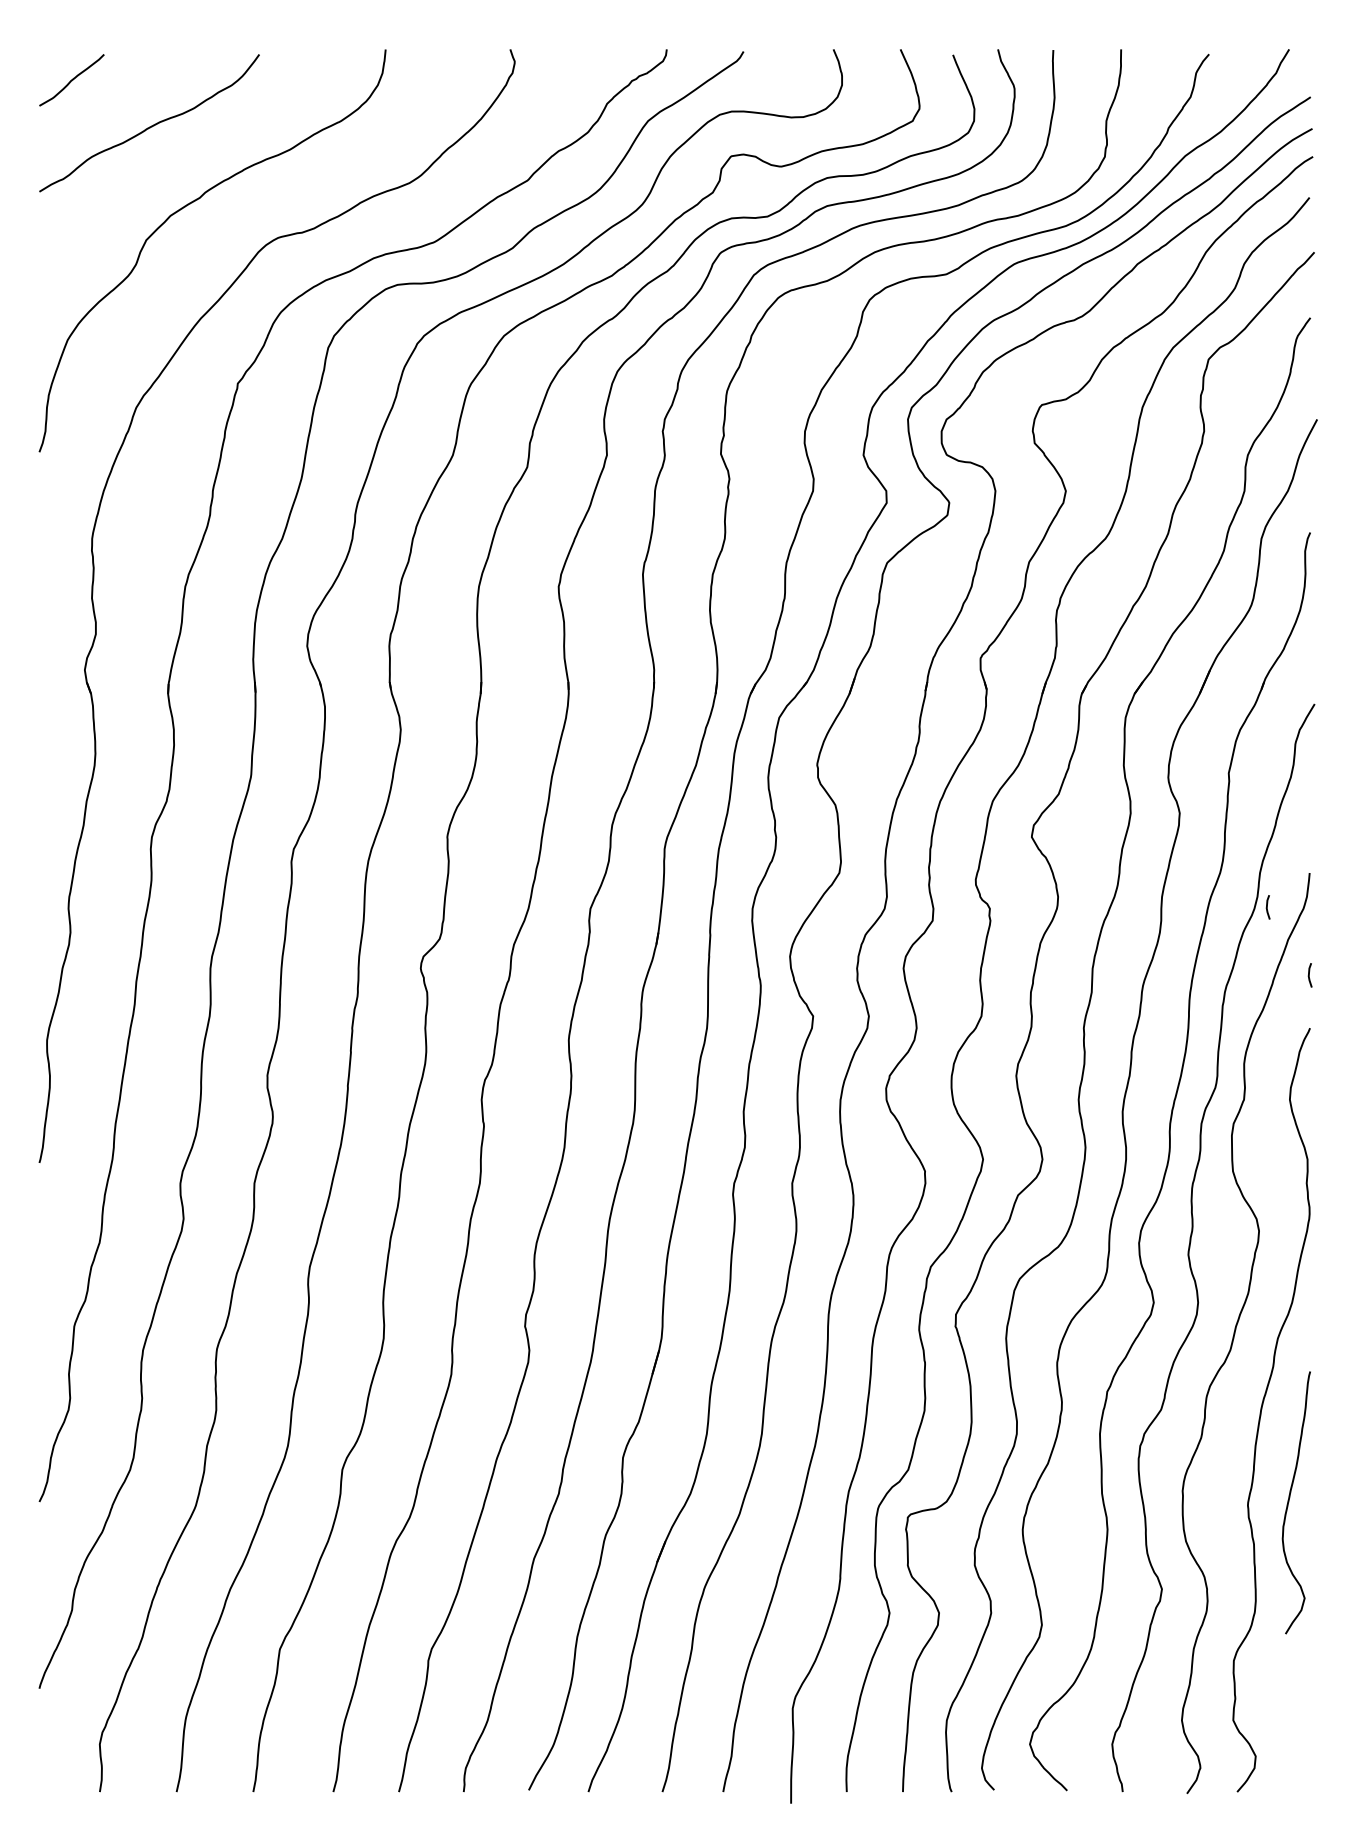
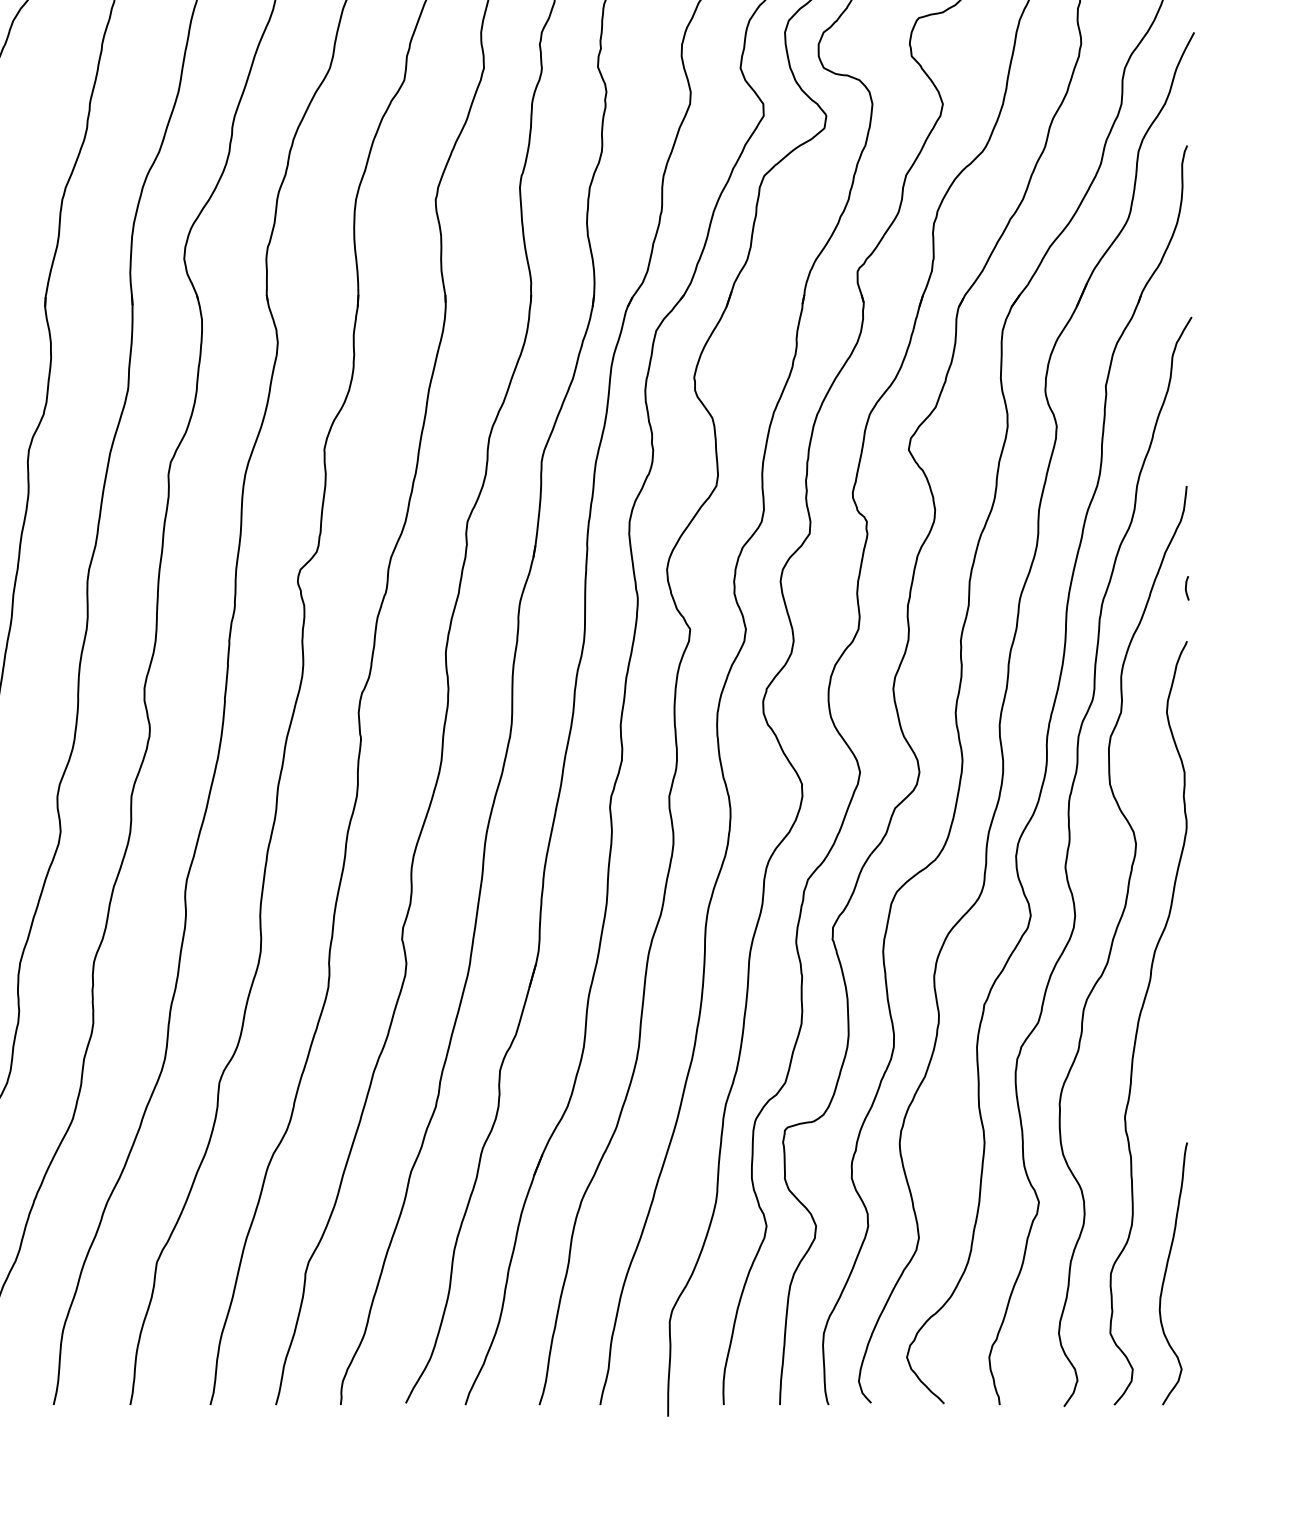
line: (1267, 907) -> (1144, 520), removed
curve: (1289, 1502) -> (1166, 1273), moved

